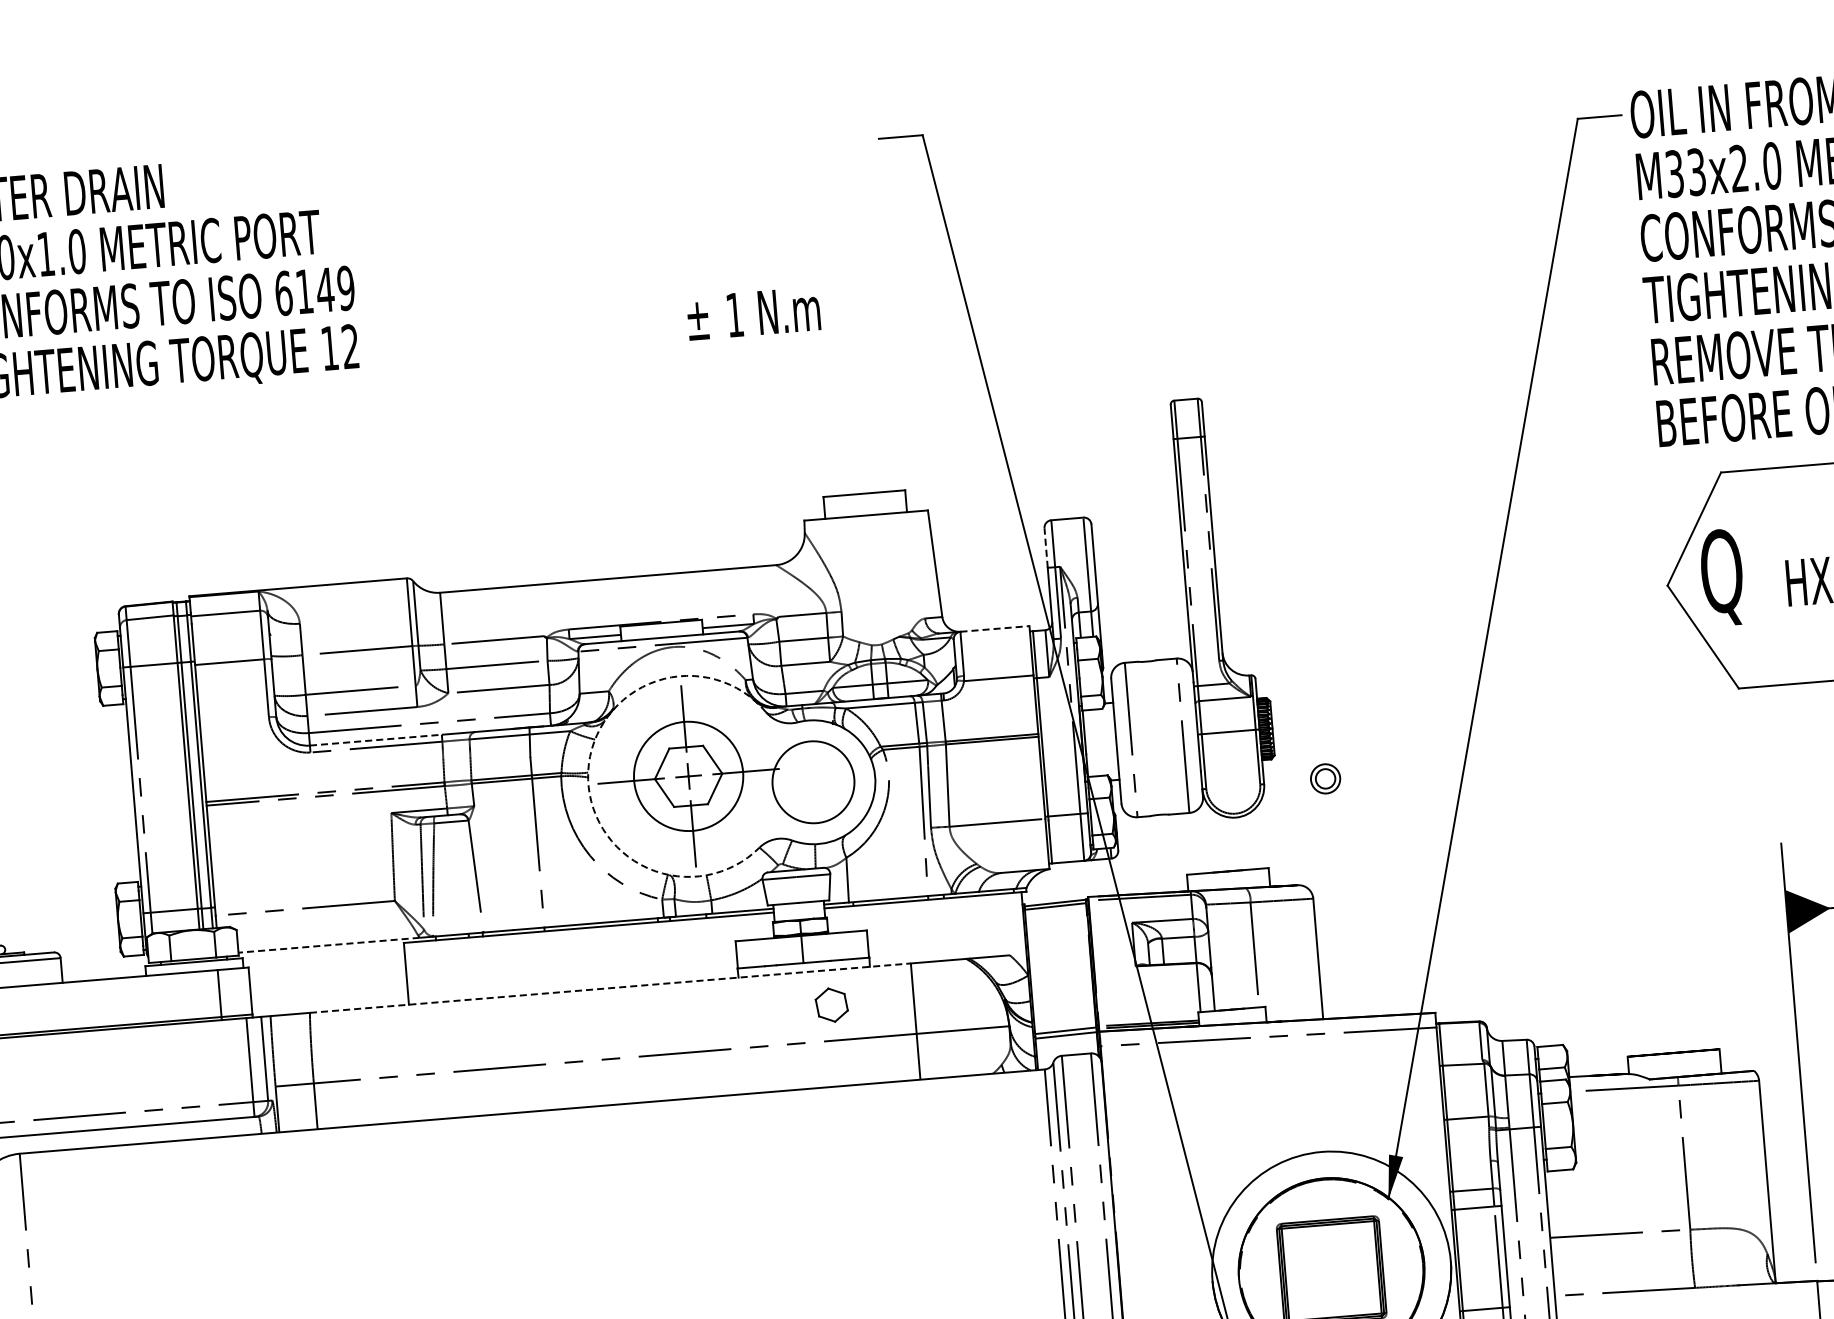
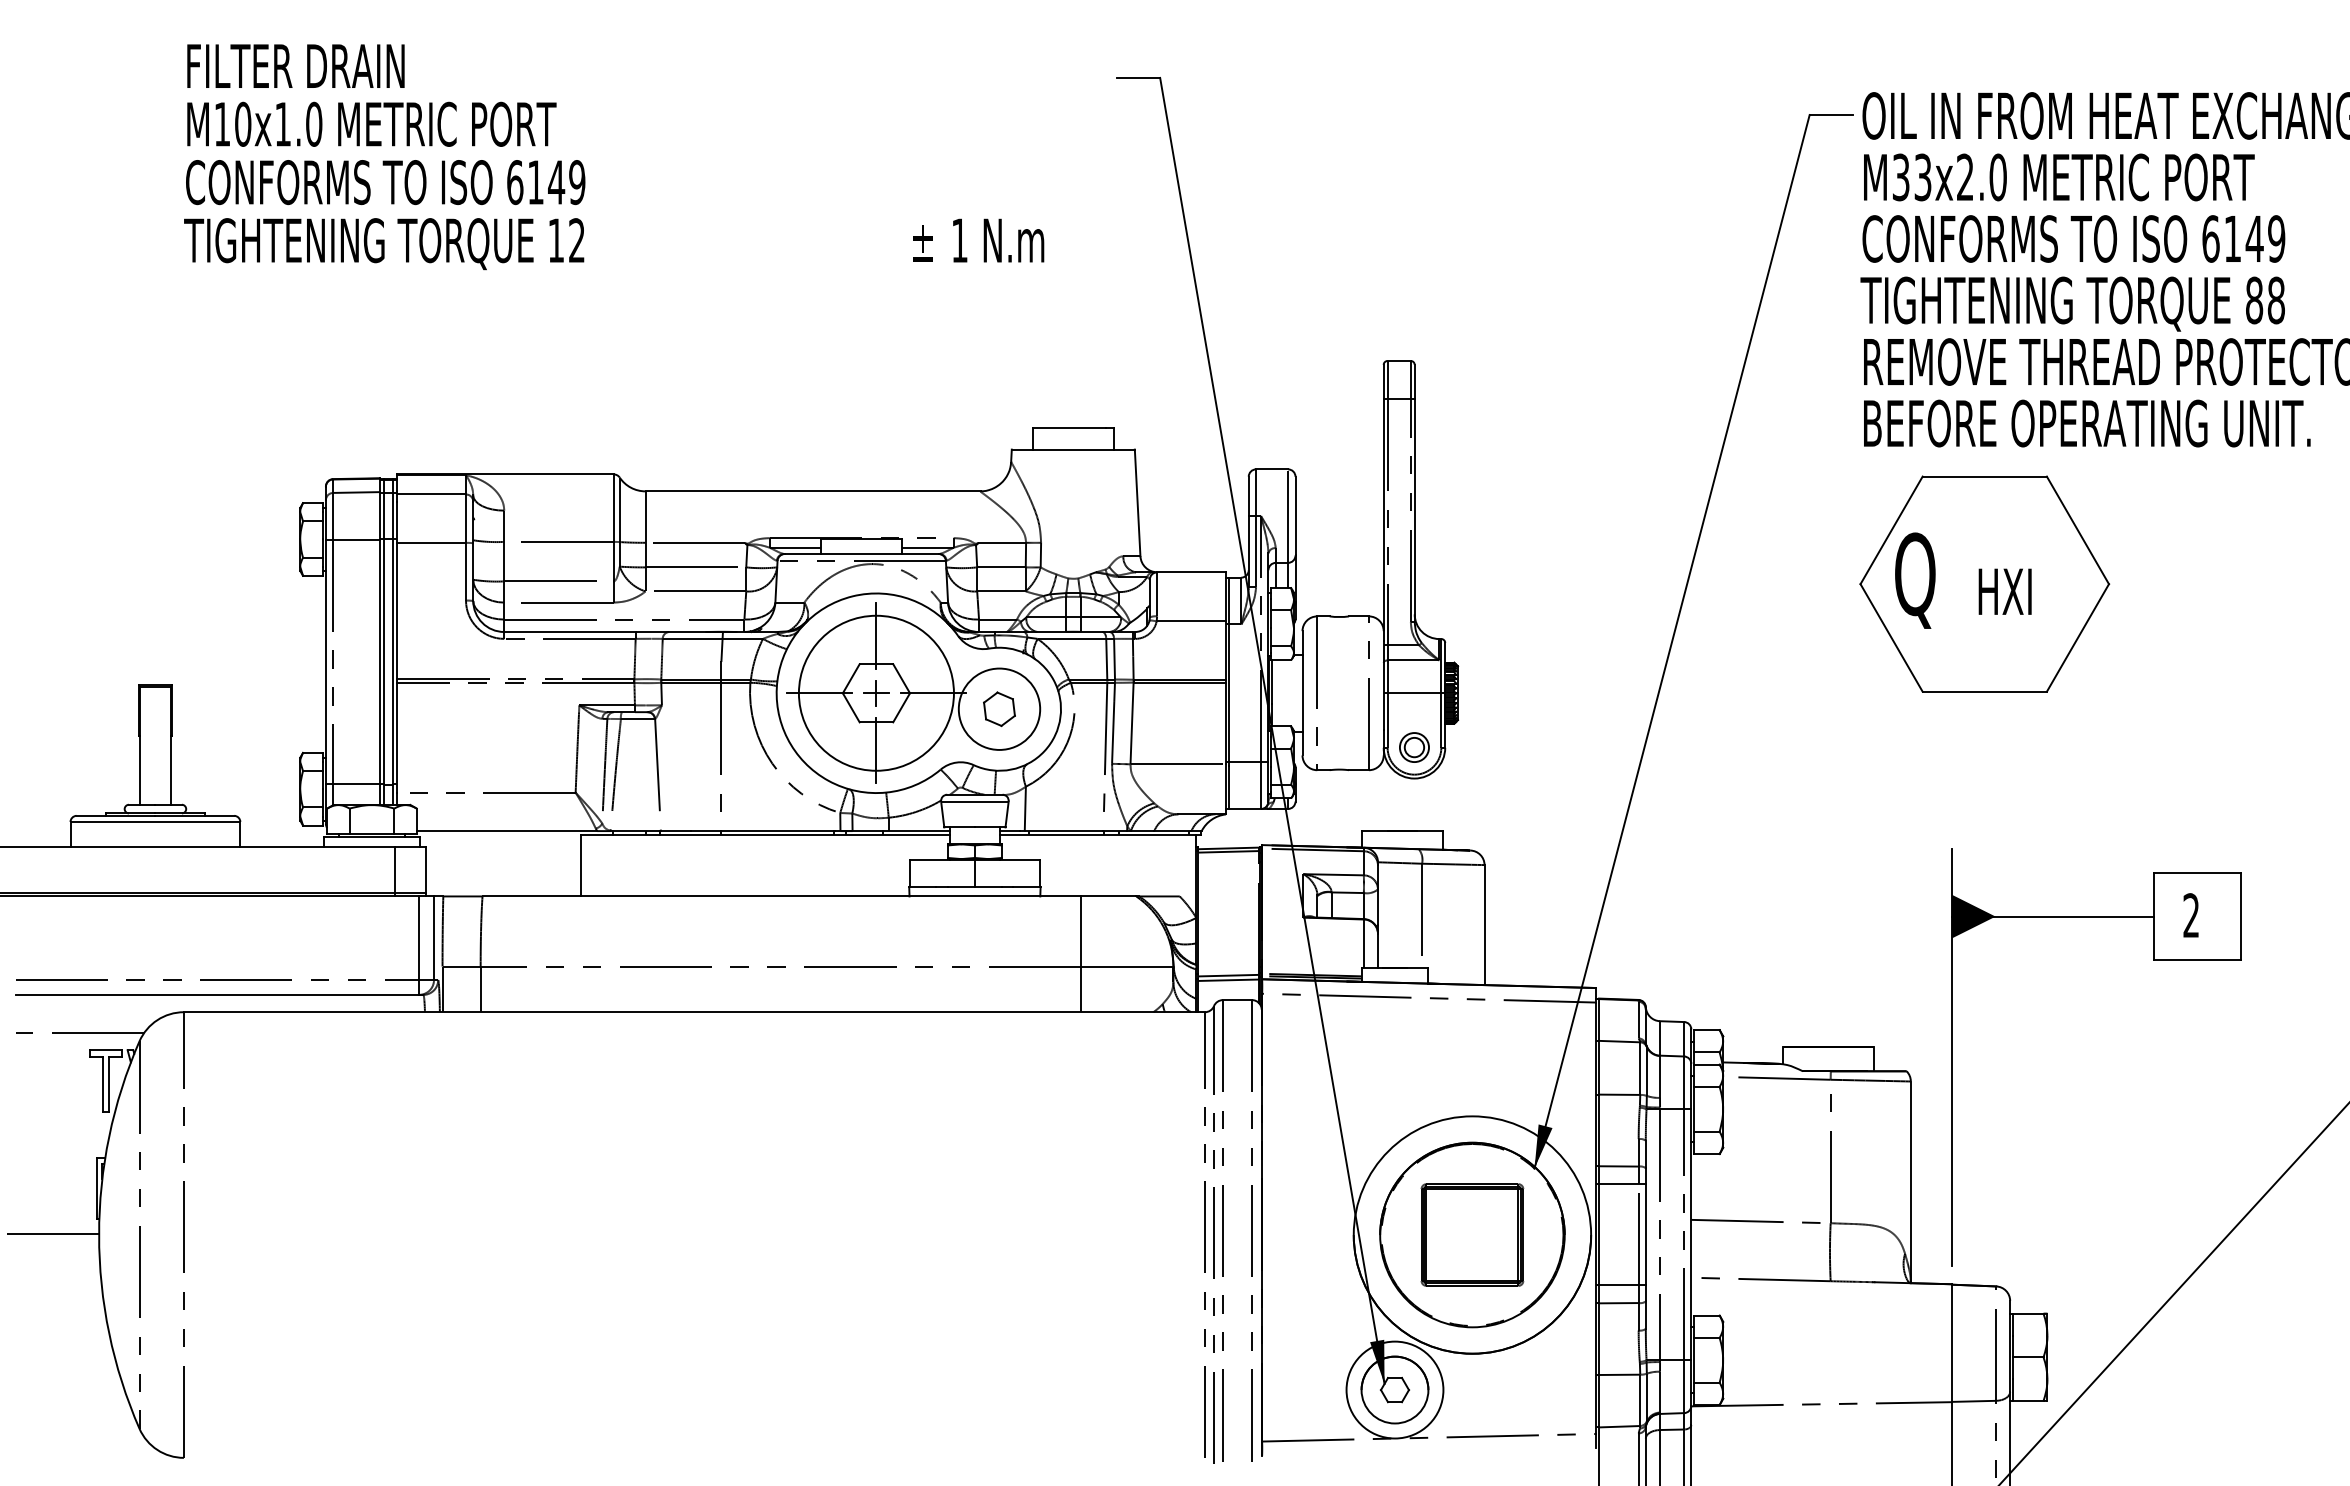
line: (1045, 548) -> (1248, 496), dashed -> solid
line: (995, 629) -> (1192, 572), dashed -> solid
line: (375, 740) -> (569, 632), dashed -> solid
arc: (588, 771) -> (777, 680), dashed -> solid
circle: (687, 775) -> (875, 692), size x1.43
part: (1325, 778) -> (1414, 747), moved
line: (328, 945) -> (506, 831), dashed -> solid
line: (611, 988) -> (782, 896), dashed -> solid
part: (831, 1004) -> (999, 708), moved

